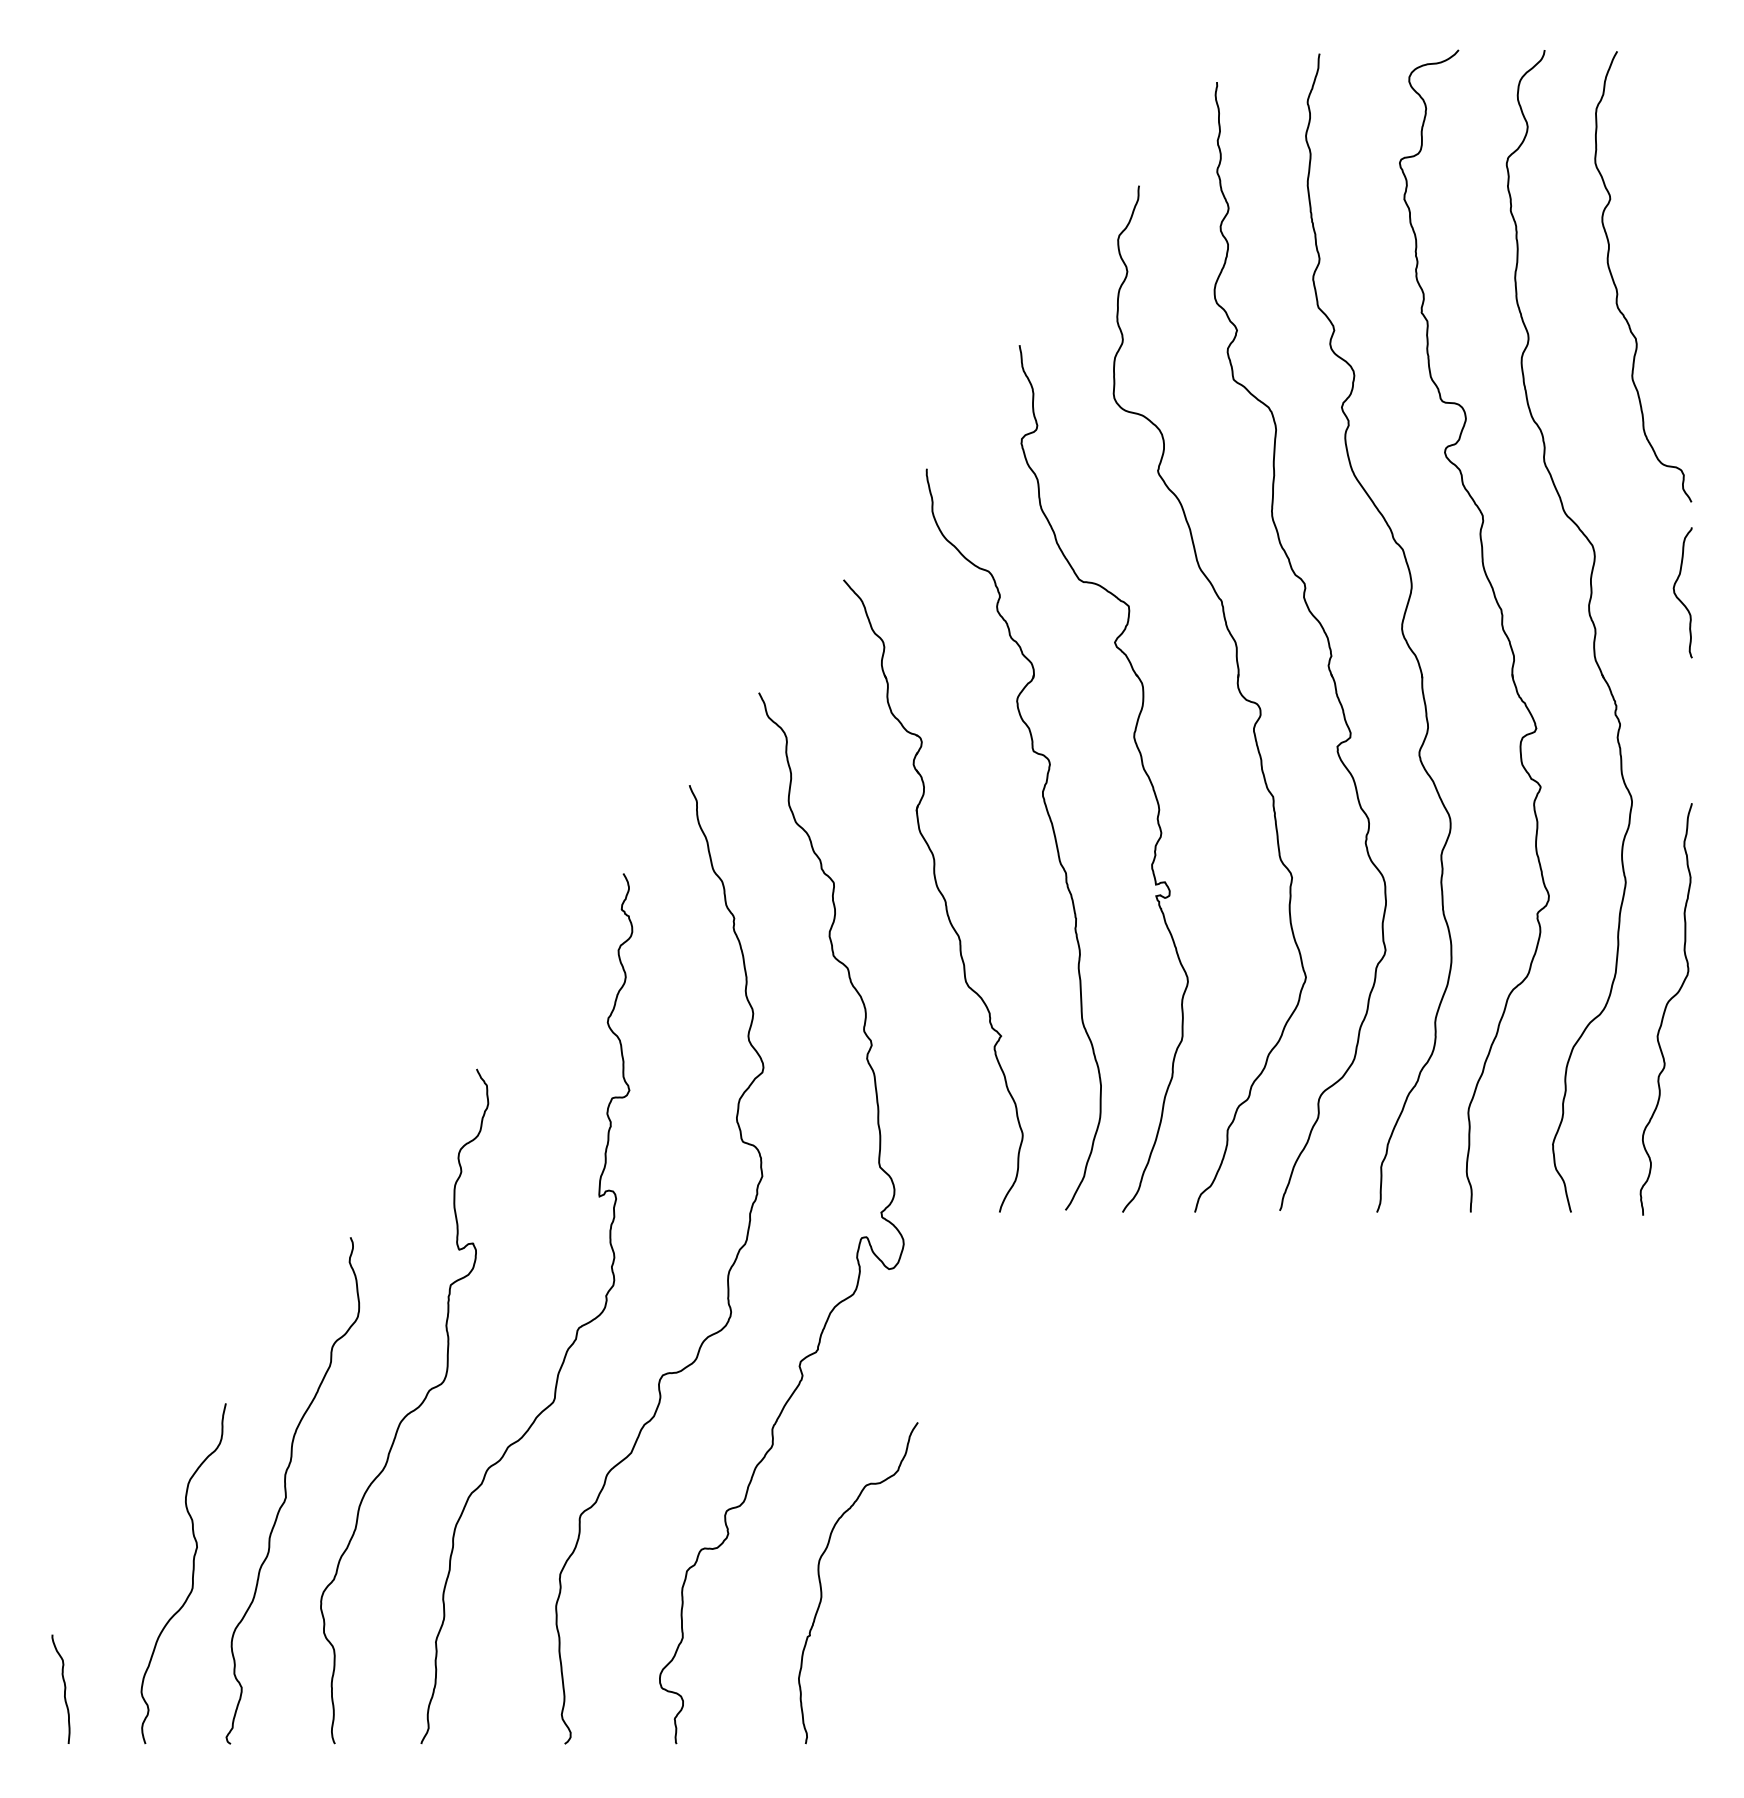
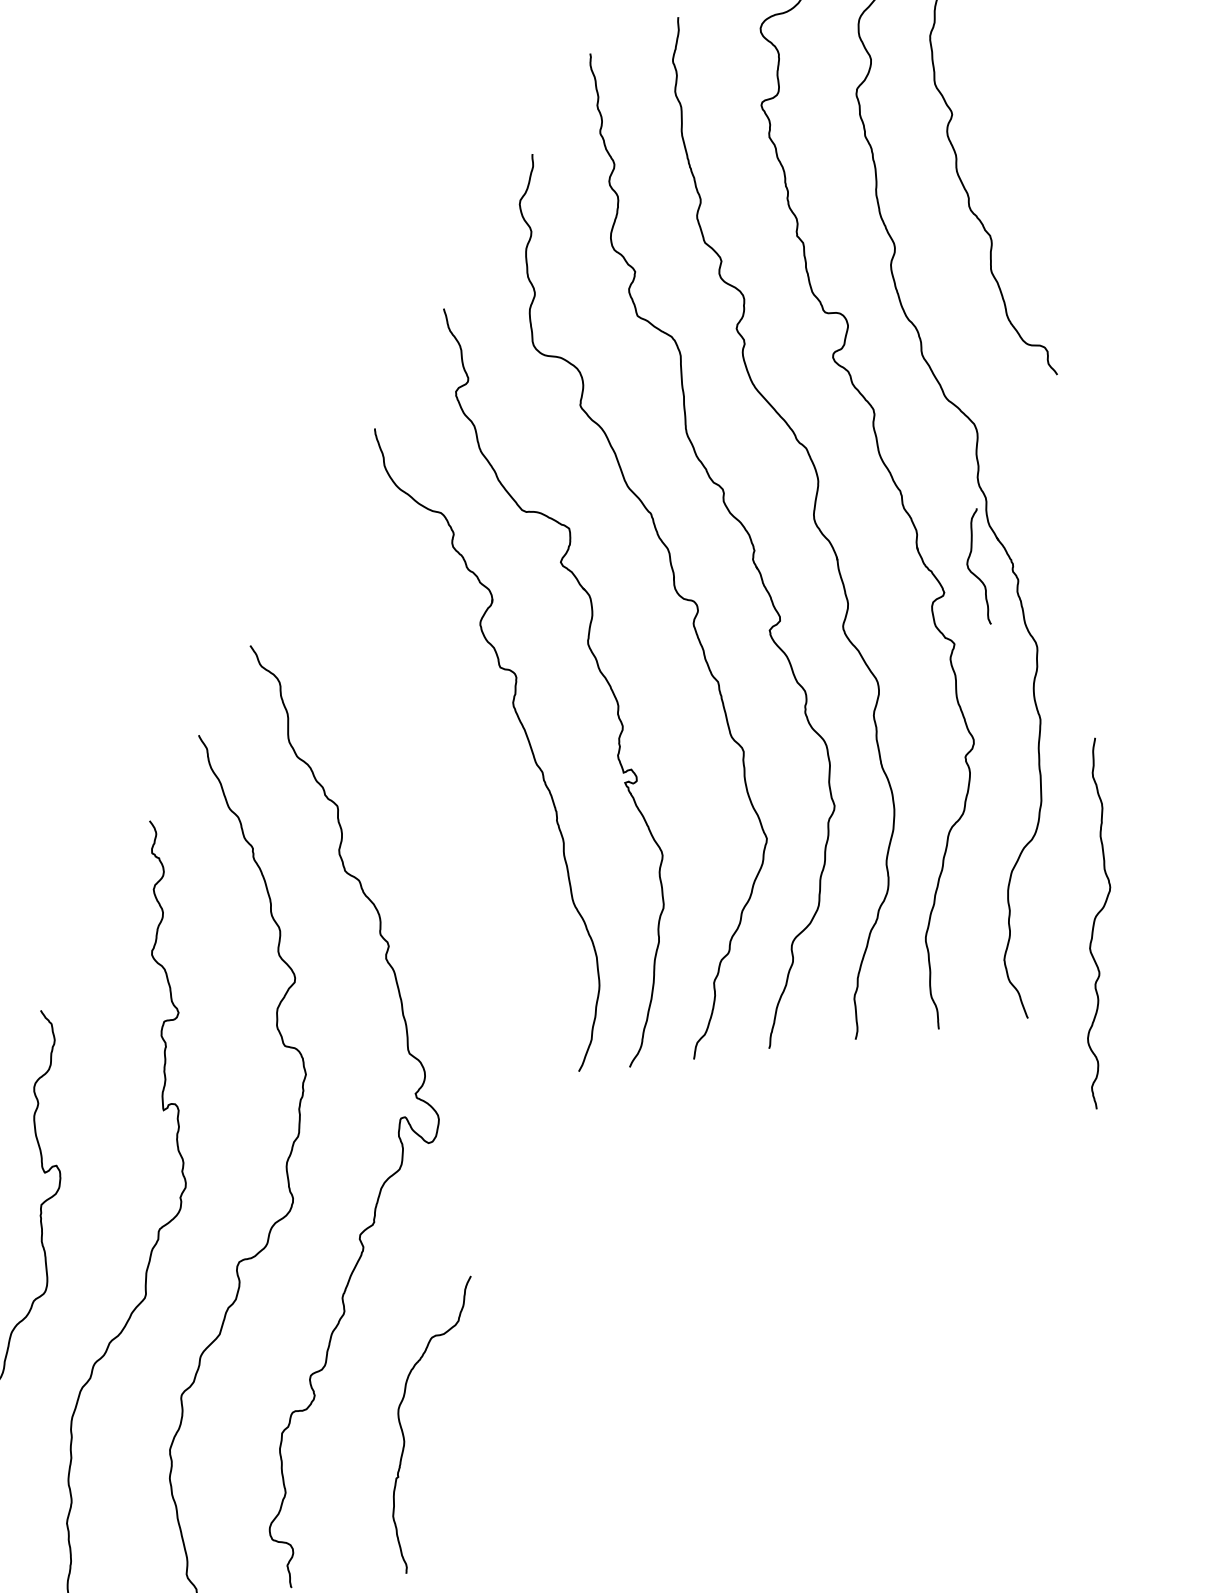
curve: (1676, 594) -> (970, 569), moved
part: (938, 891) -> (431, 802), removed
curve: (1665, 1009) -> (1094, 923), moved

